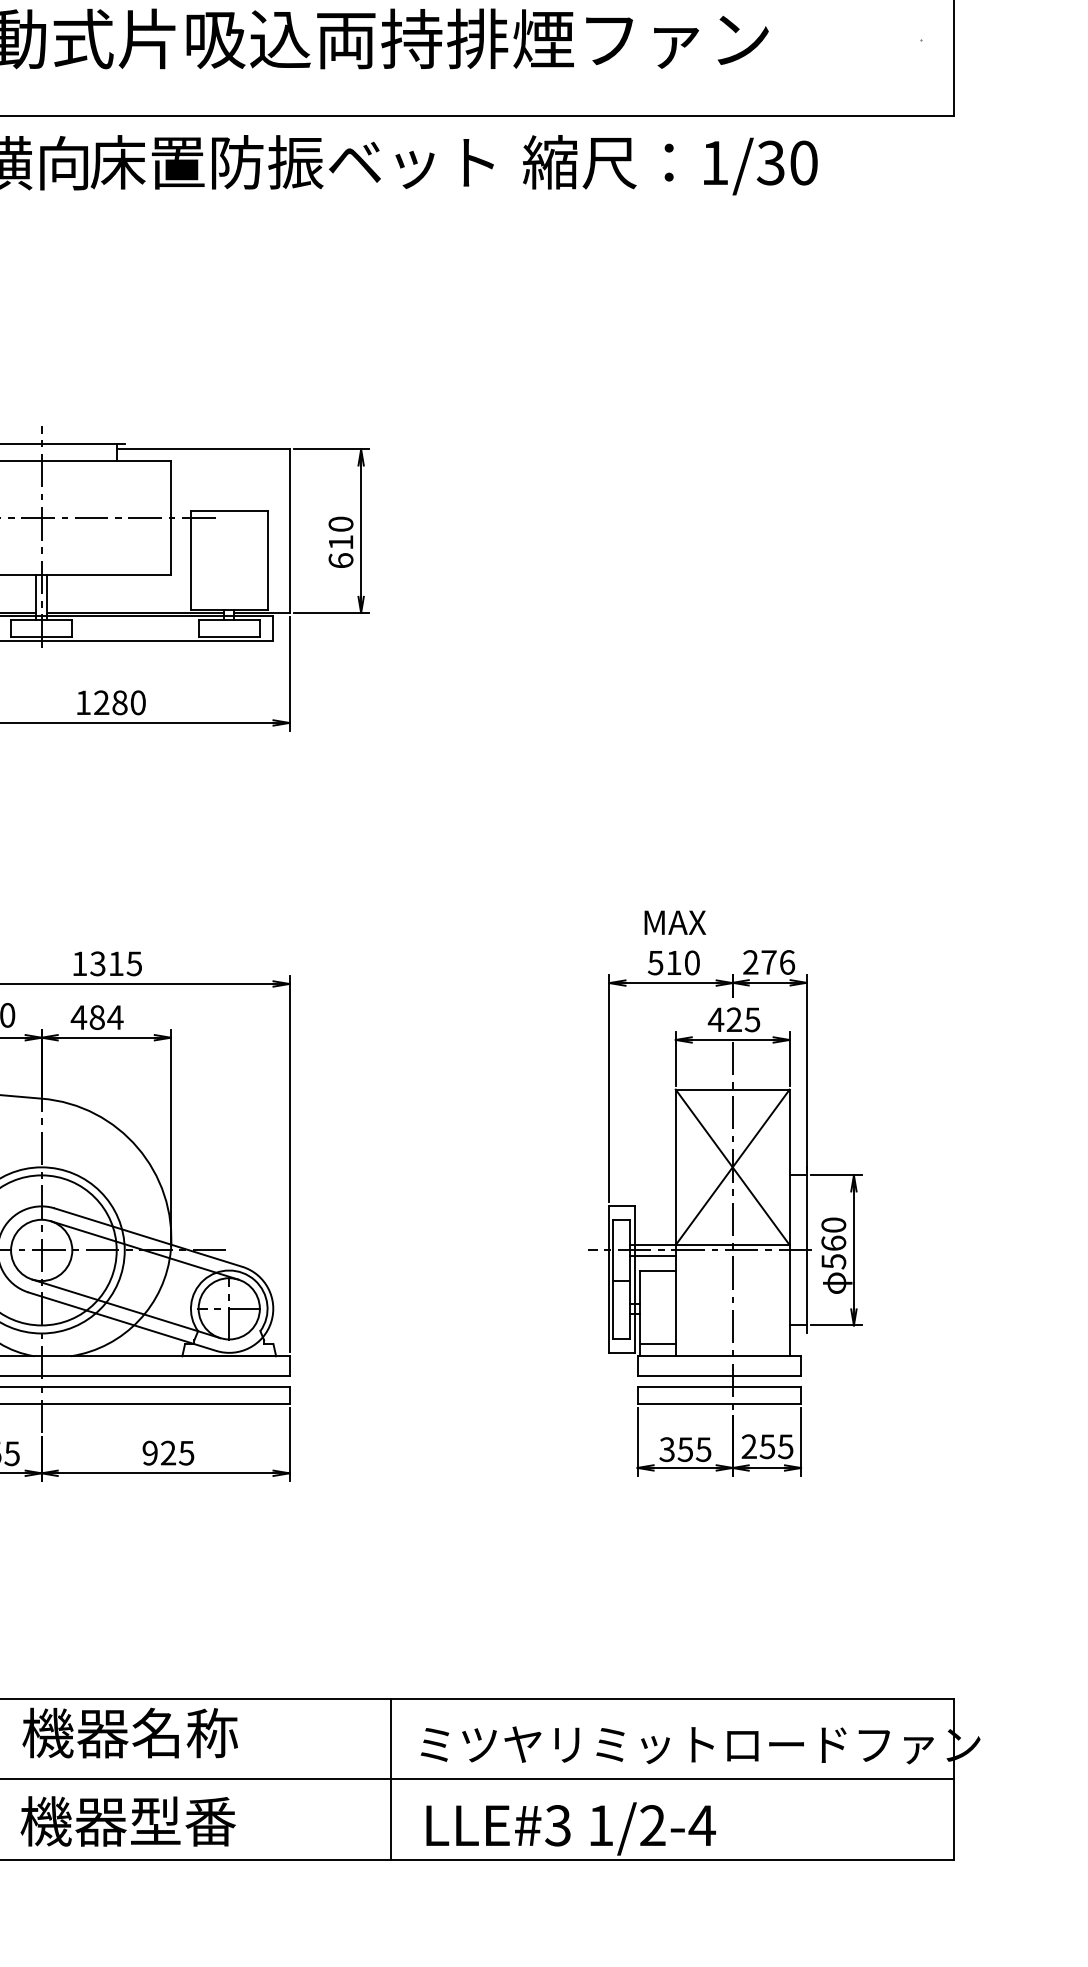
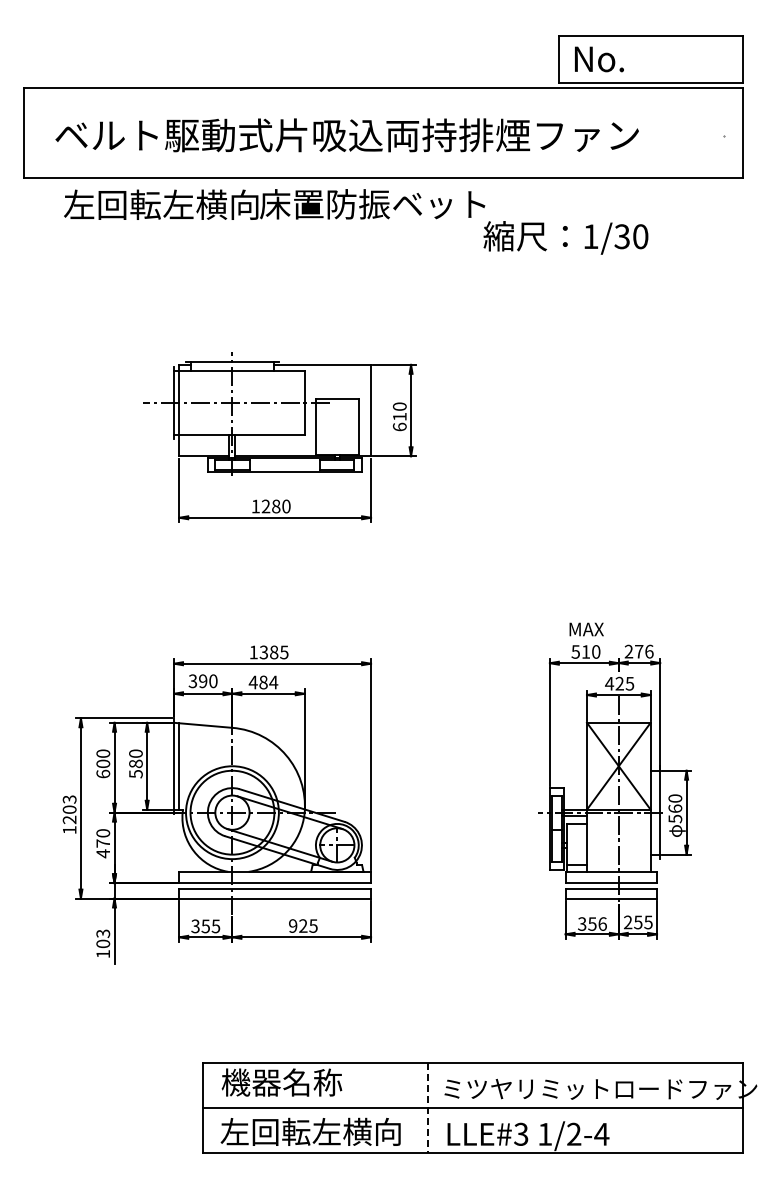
text: (669, 164) -> (565, 237), moved
text: (116, 963) -> (274, 652), 1315 -> 1385
text: (703, 1448) -> (602, 923), 355 -> 356
line: (392, 1779) -> (428, 1108), solid -> dashed
text: (181, 1820) -> (310, 1131), 機器型番 -> 左回転左横向

